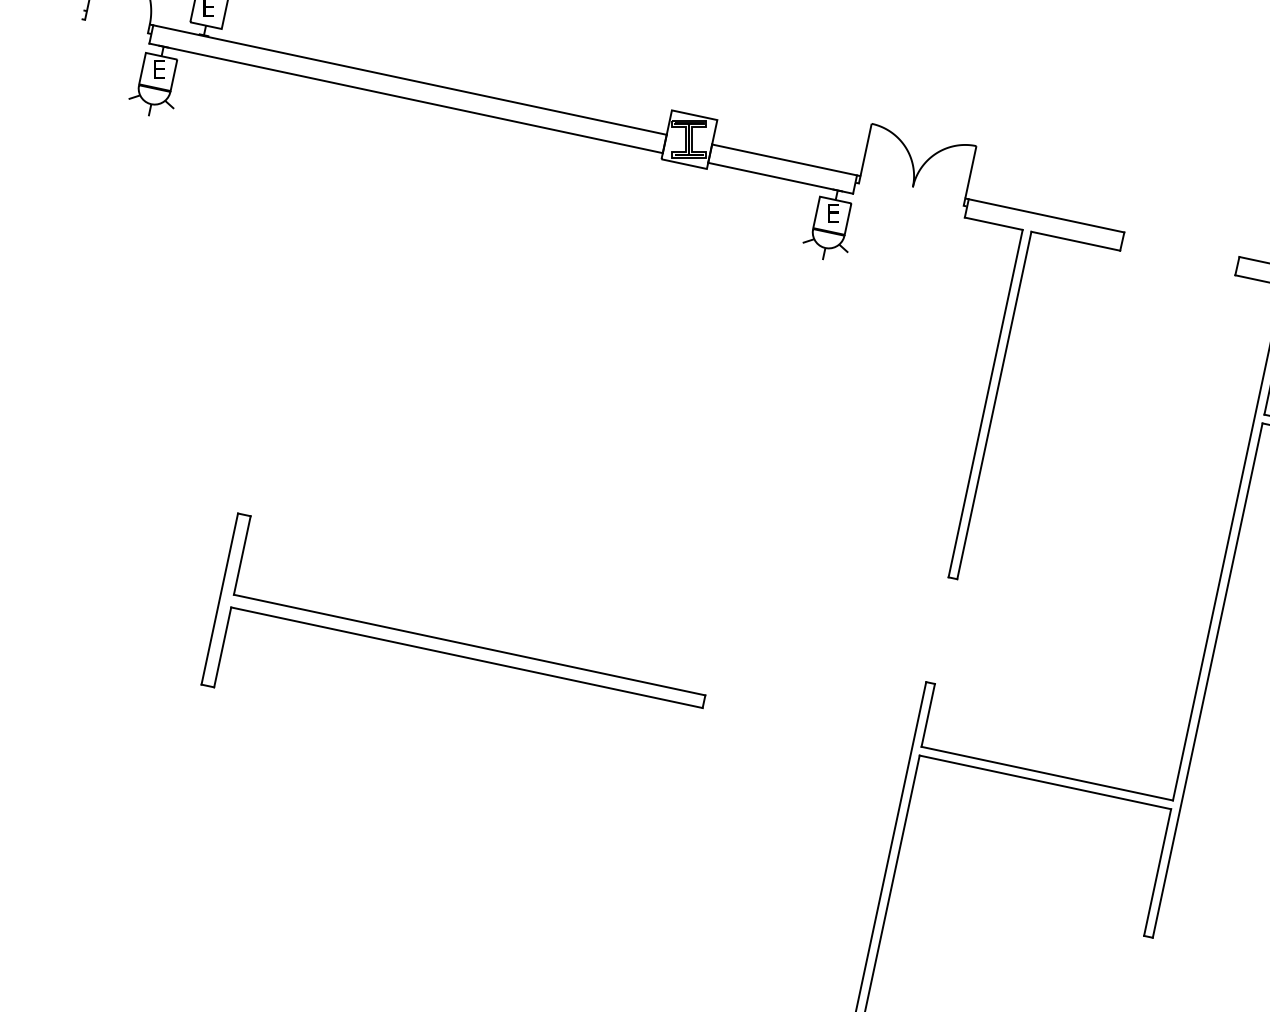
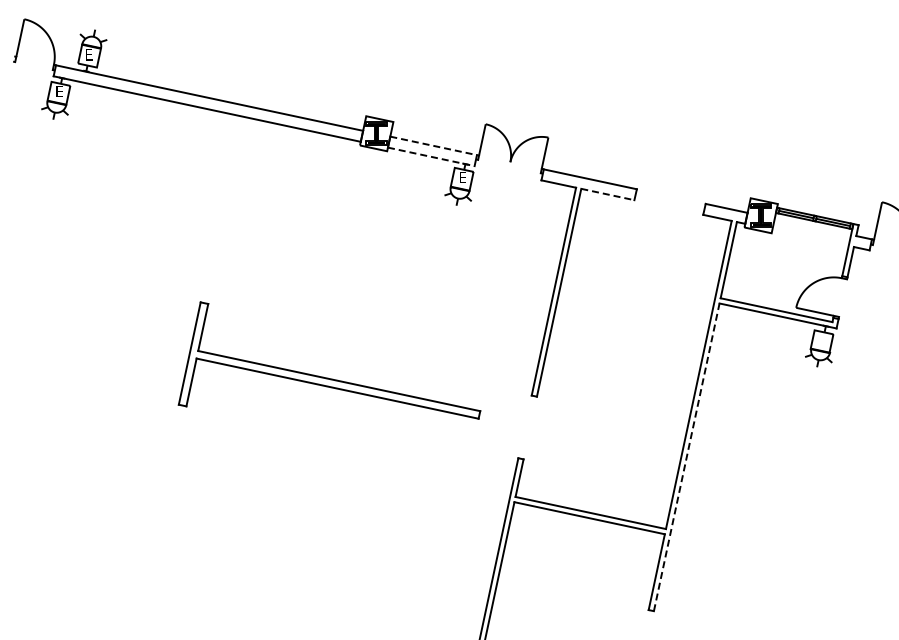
line: (786, 159) -> (434, 145), solid -> dashed
line: (781, 177) -> (431, 156), solid -> dashed
line: (1076, 241) -> (608, 194), solid -> dashed
part: (451, 639) -> (328, 377), moved
line: (1207, 679) -> (686, 456), solid -> dashed

